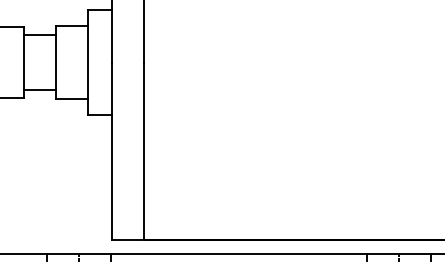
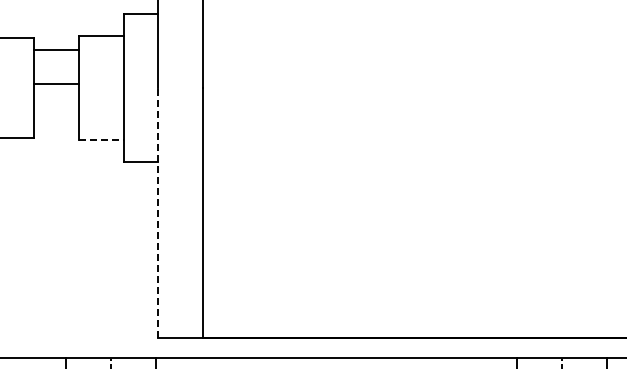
line: (40, 89) -> (56, 84), moved
line: (72, 99) -> (101, 139), solid -> dashed
line: (112, 150) -> (158, 212), solid -> dashed

